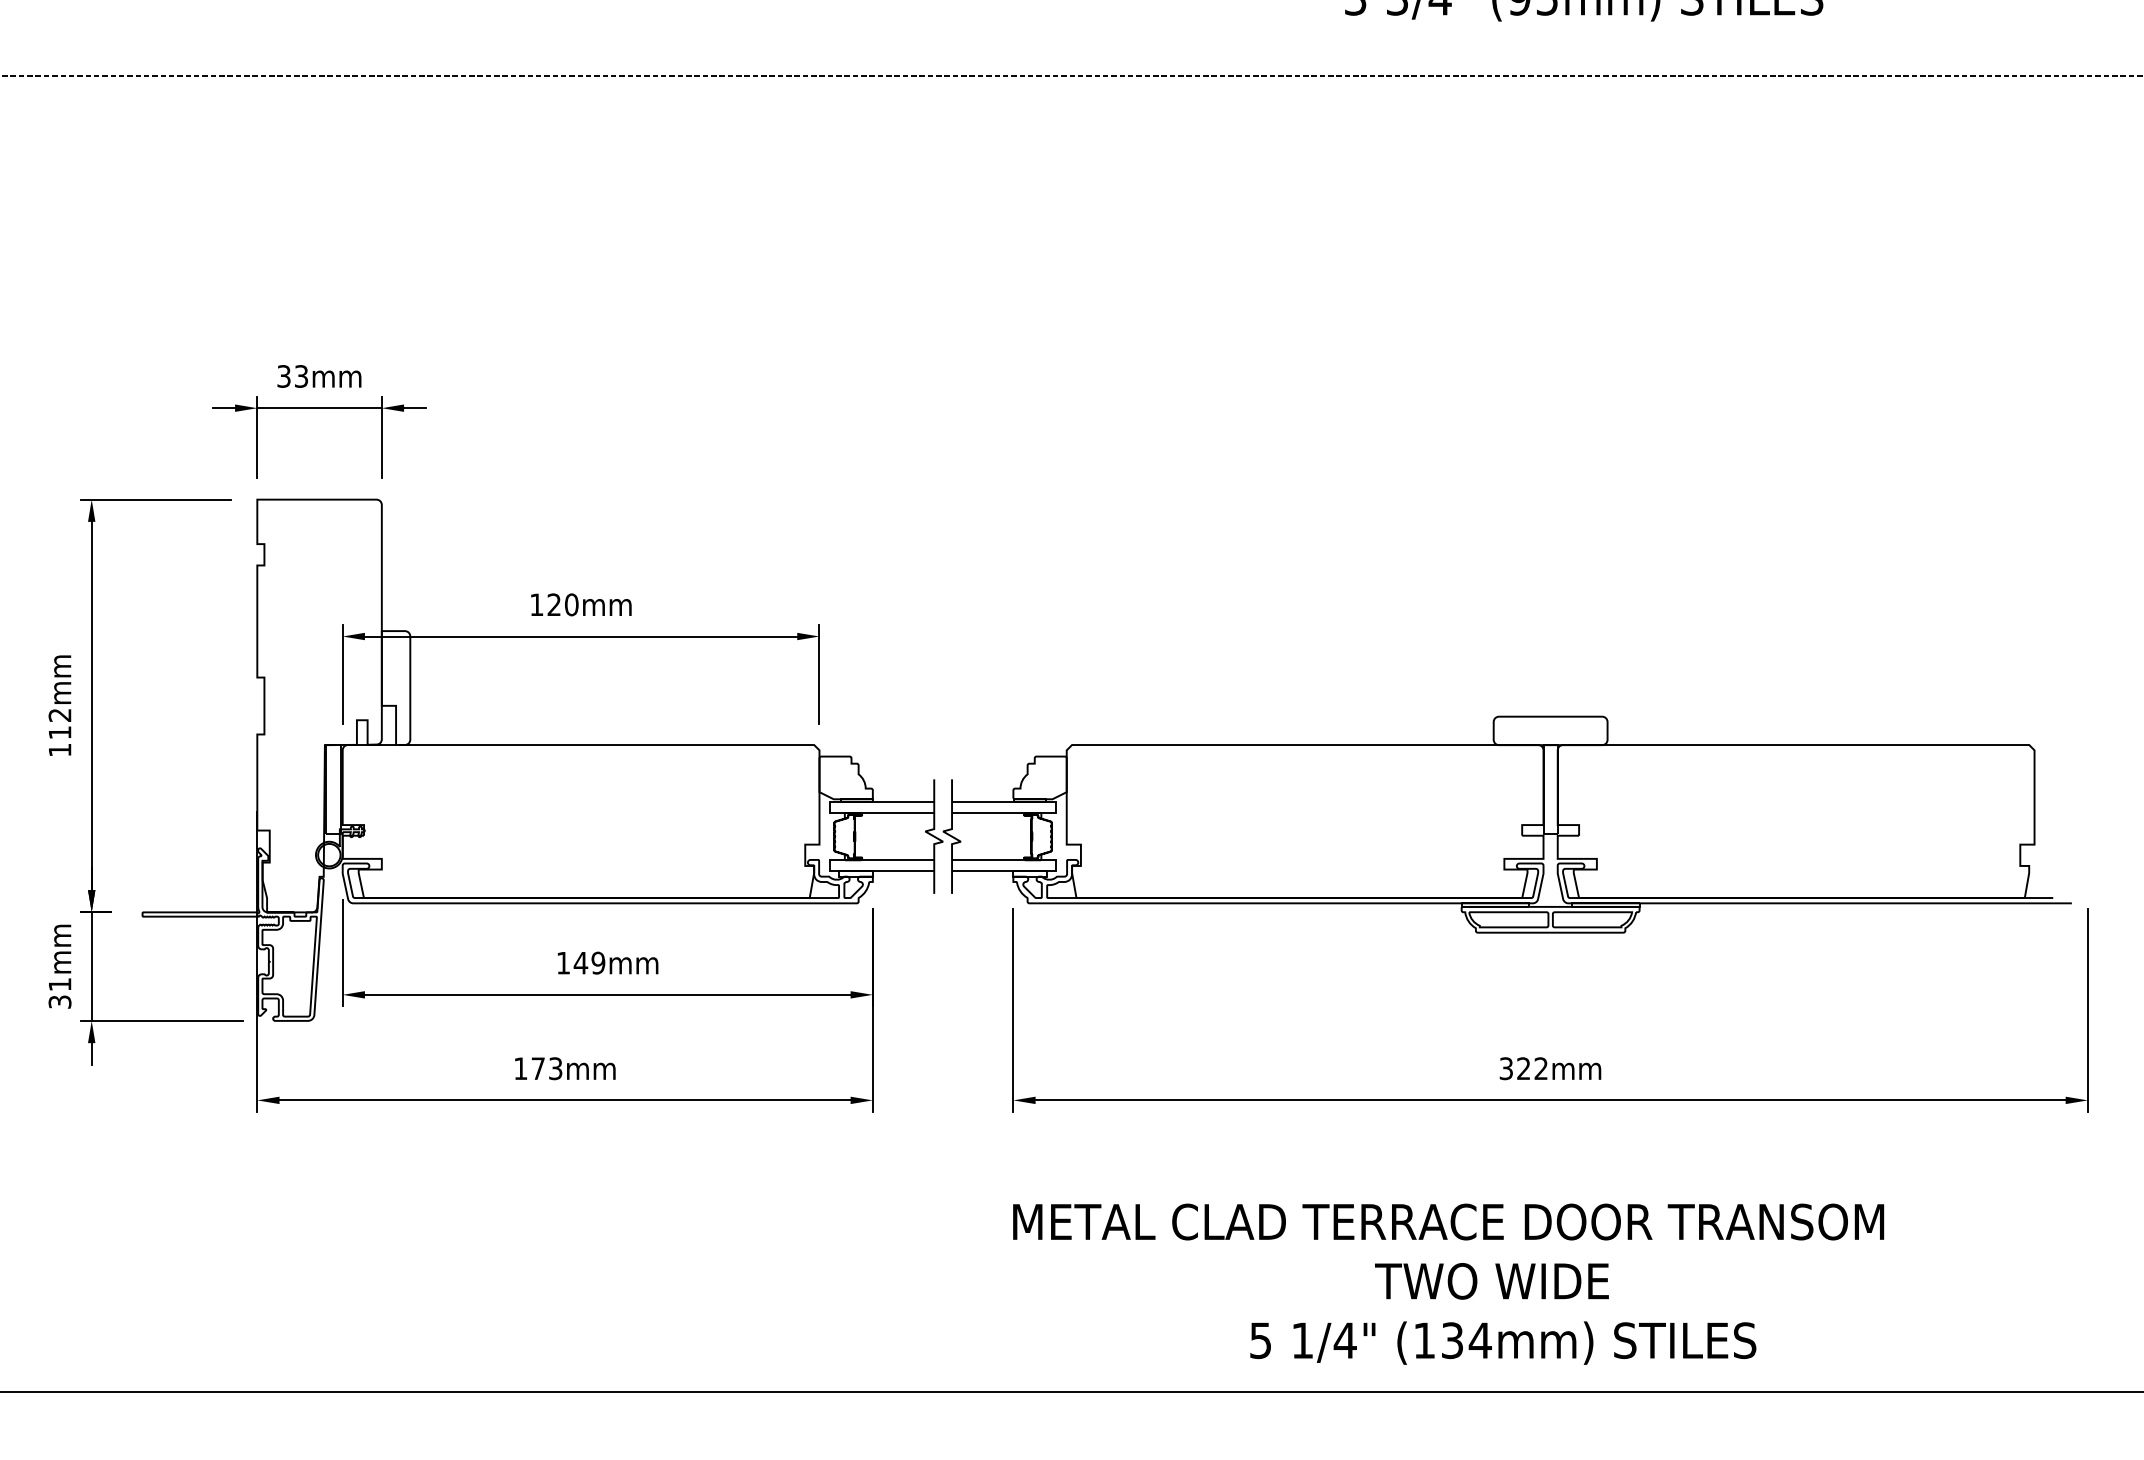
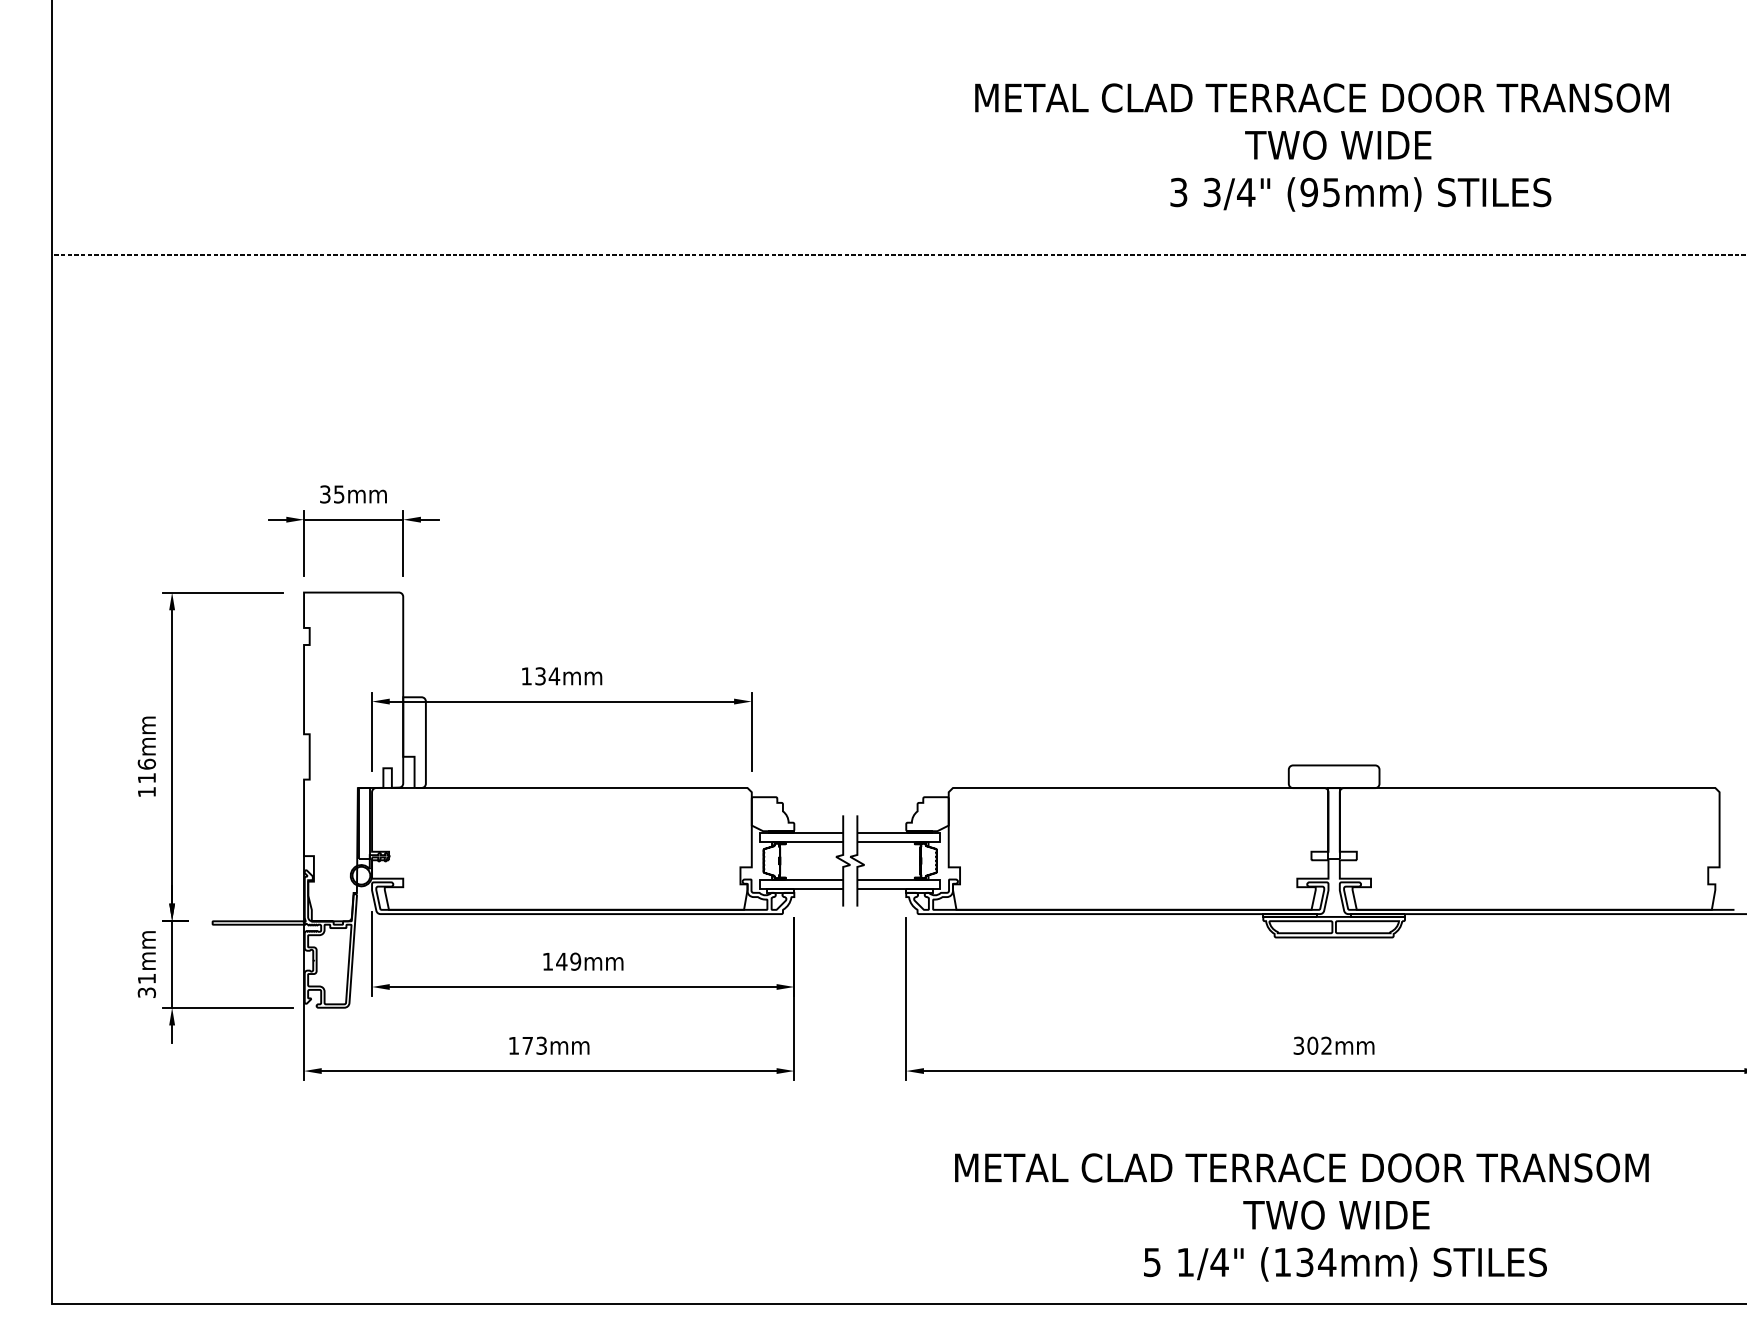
text: (301, 375) -> (339, 493), 33mm -> 35mm
text: (562, 605) -> (547, 676), 120mm -> 134mm
text: (59, 714) -> (146, 763), 112mm -> 116mm
text: (1523, 1068) -> (1312, 1045), 322mm -> 302mm
text: (1448, 1284) -> (1301, 1217), moved

